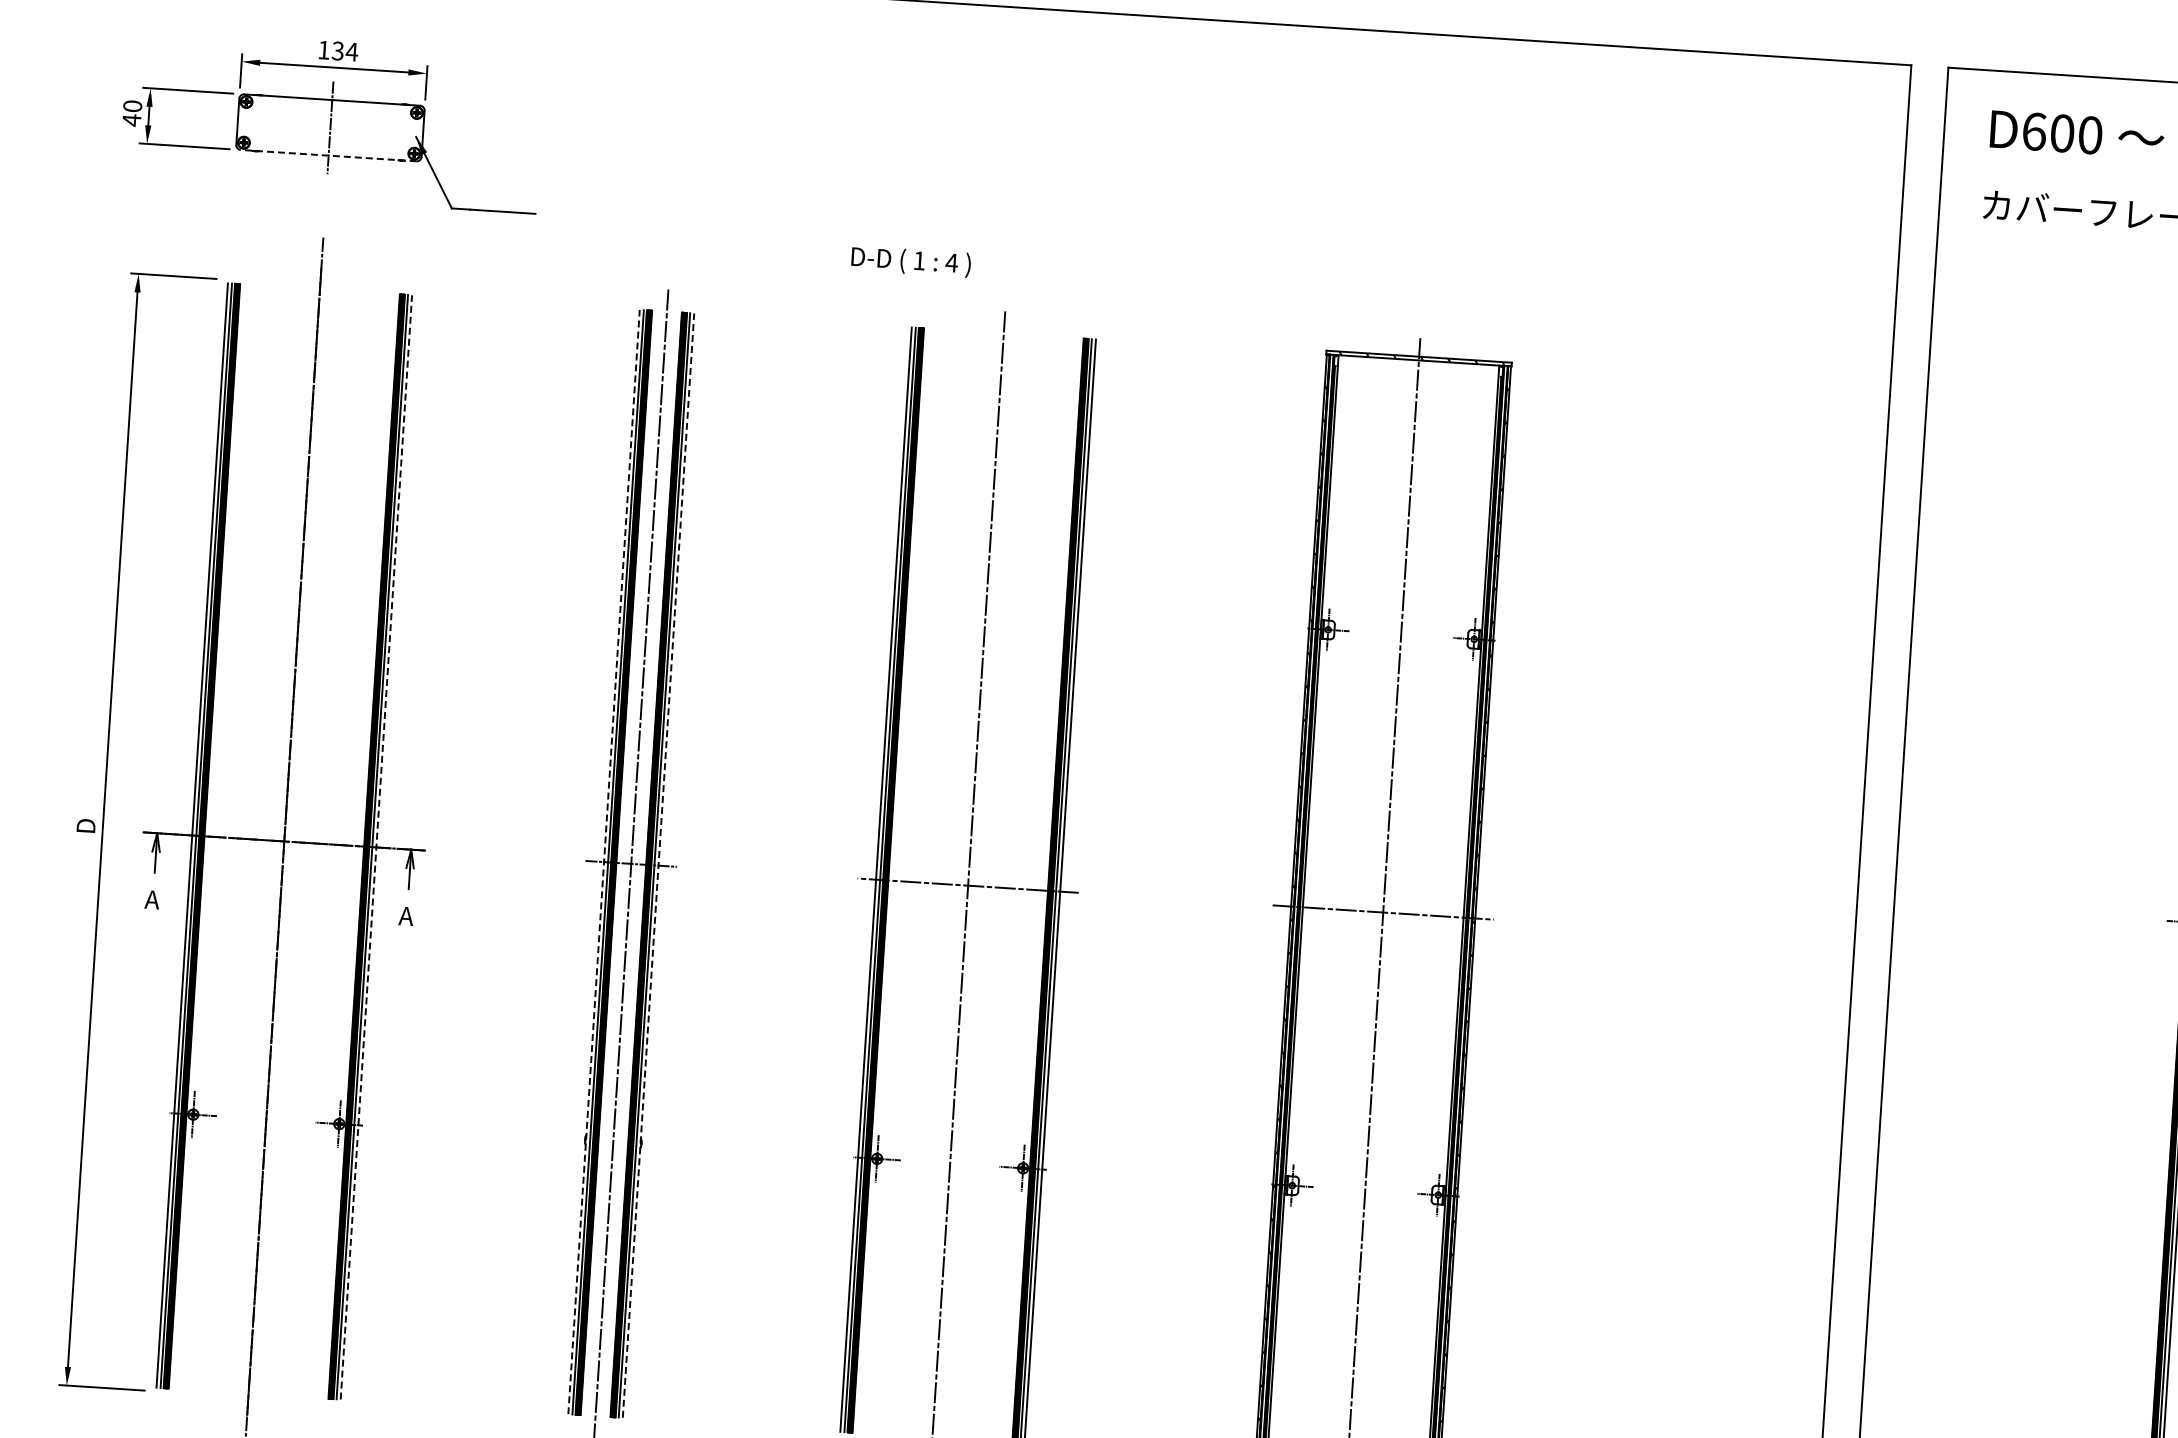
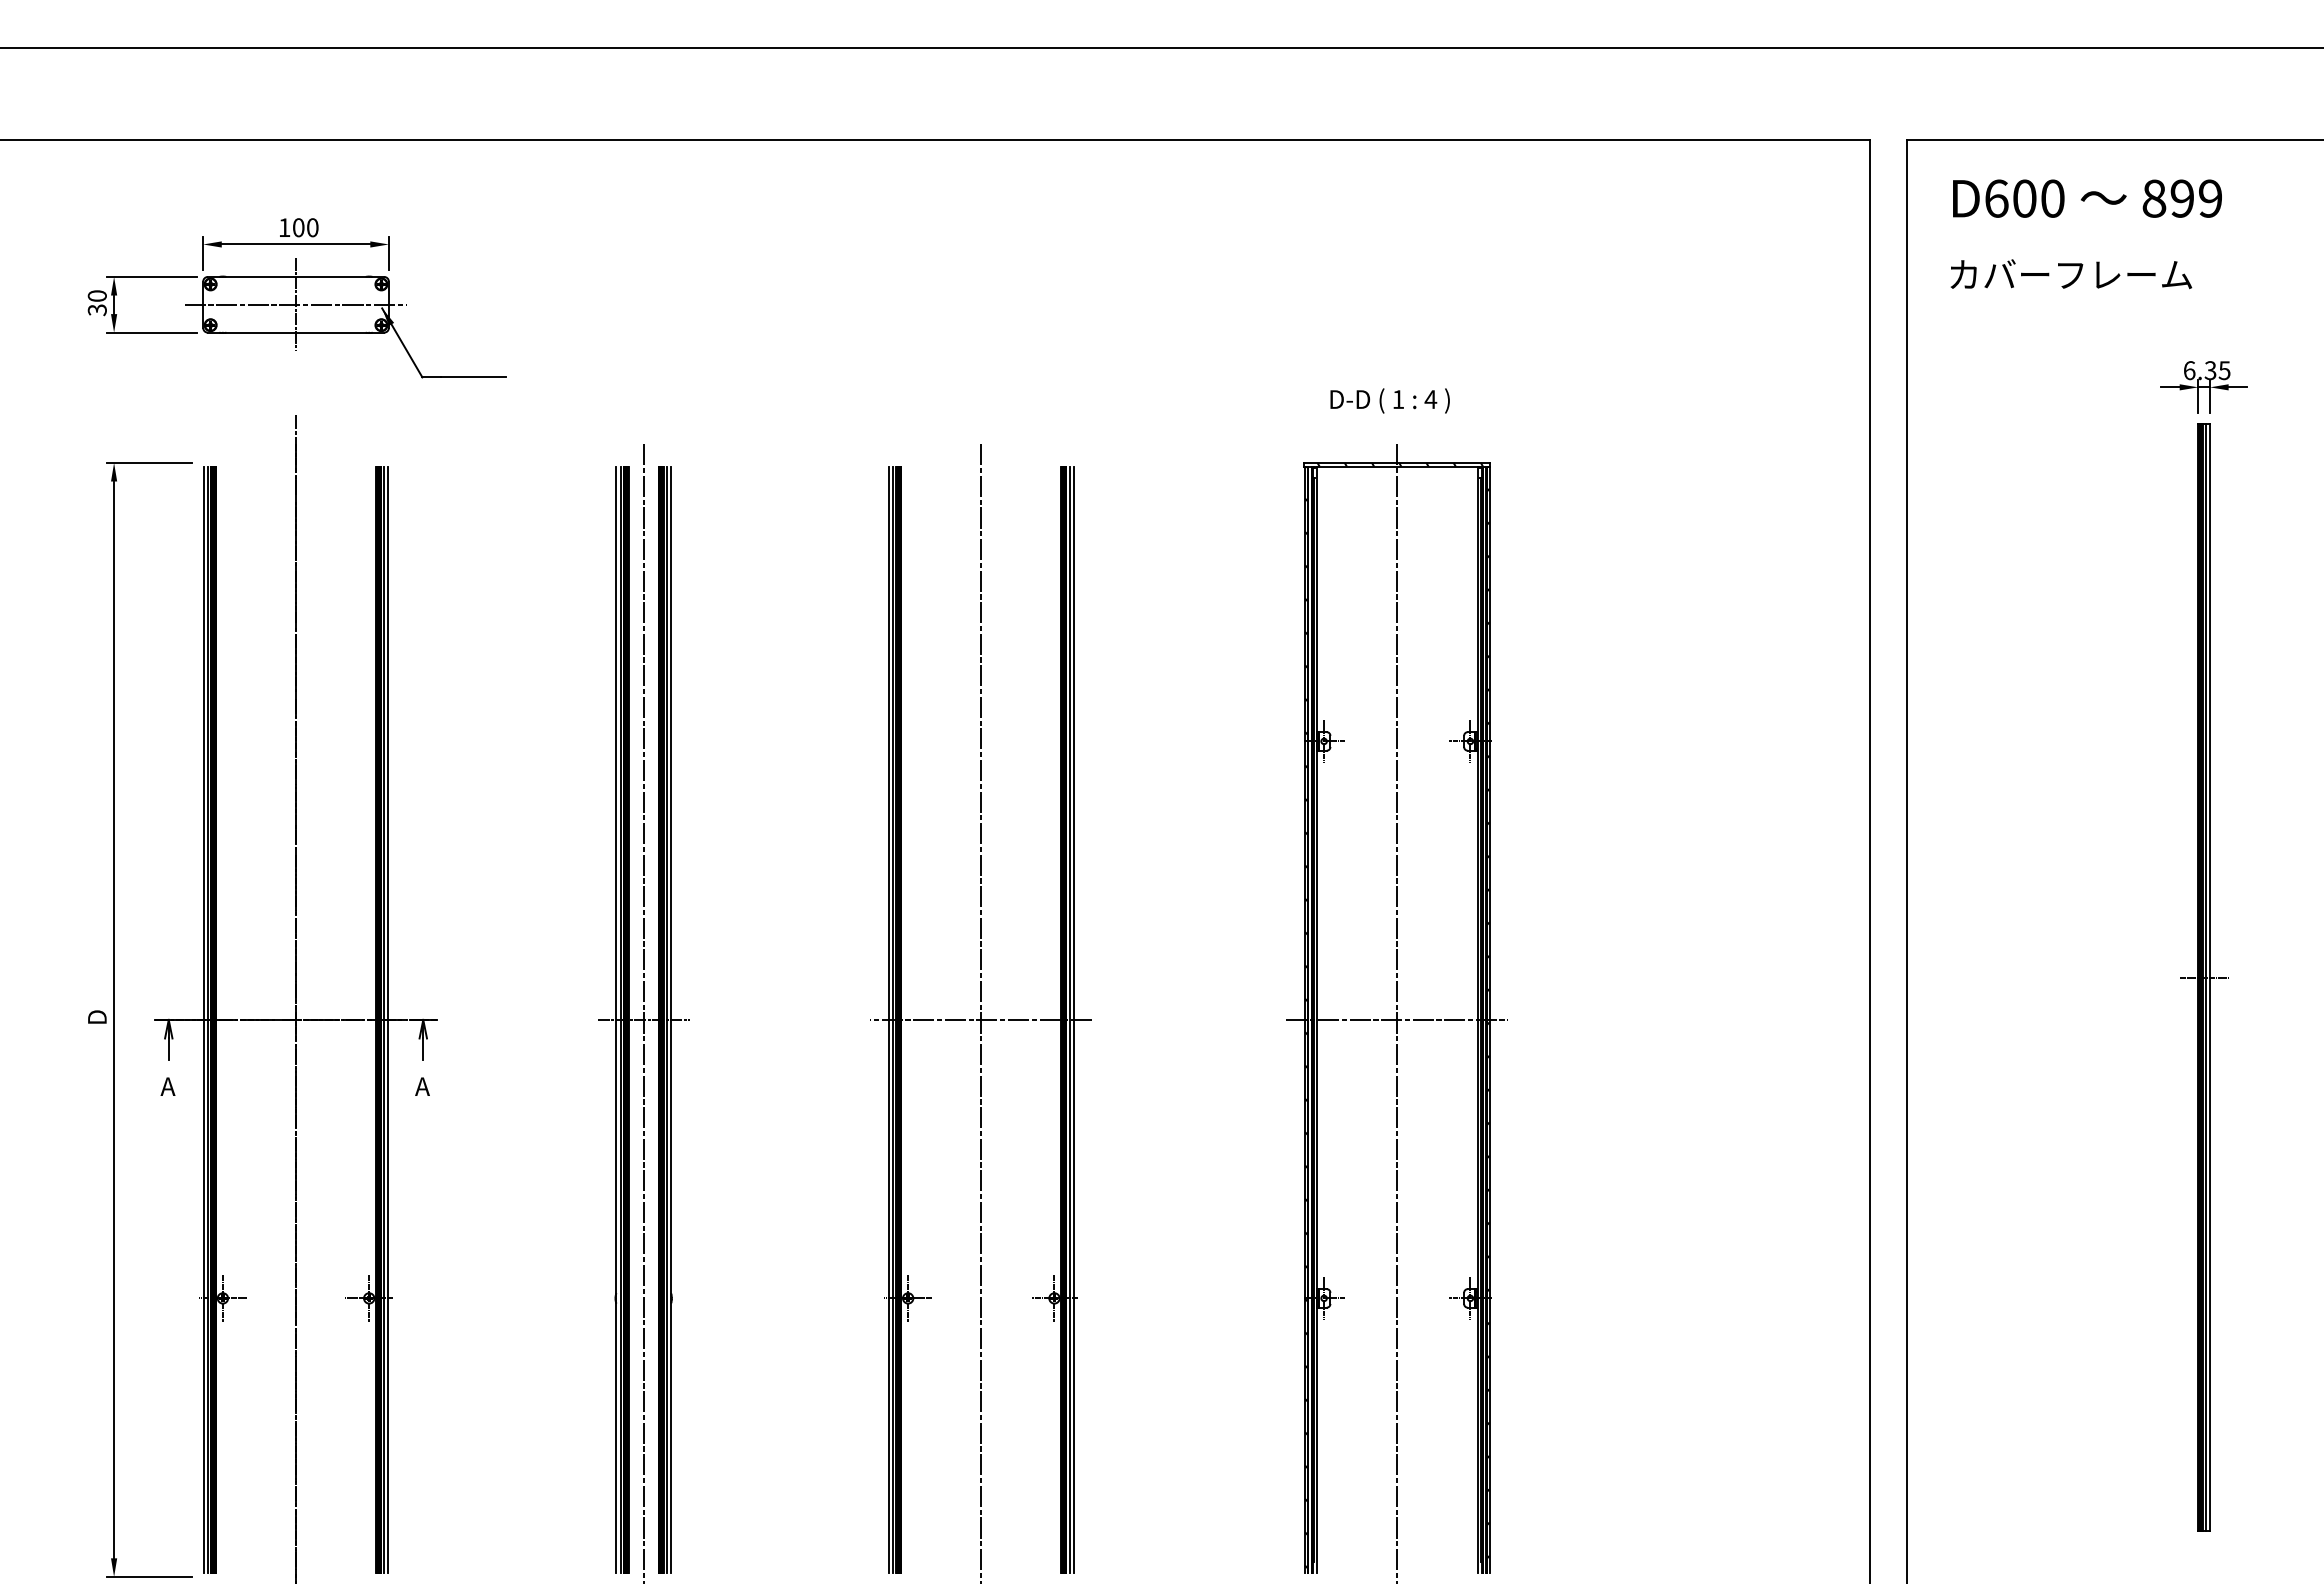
text: (344, 51) -> (305, 227), 134 -> 100
text: (131, 119) -> (96, 309), 40 -> 30
line: (329, 127) -> (295, 304), added
line: (328, 155) -> (295, 332), dashed -> solid
text: (910, 261) -> (1389, 400), moved
line: (376, 847) -> (388, 1019), dashed -> solid
line: (604, 861) -> (616, 1019), dashed -> solid
line: (659, 865) -> (671, 1019), dashed -> solid

